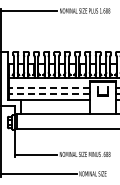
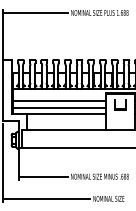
line: (49, 88) -> (59, 101), dashed -> solid
line: (49, 94) -> (59, 108), dashed -> solid

